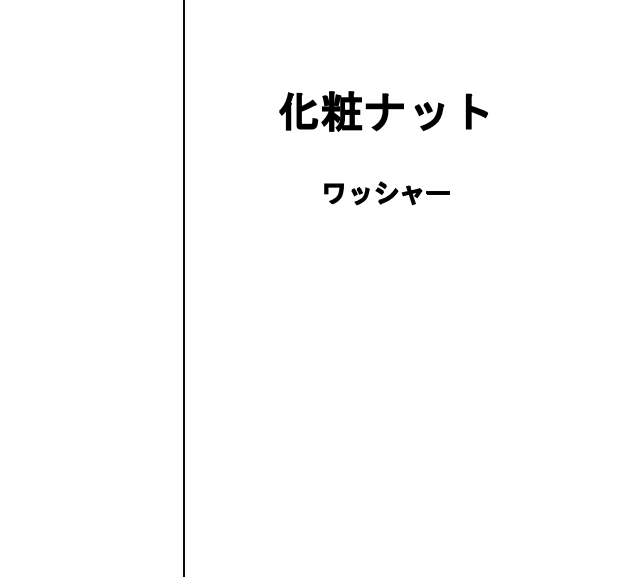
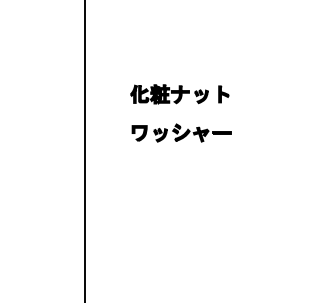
part: (387, 192) -> (181, 132), size x1.67

